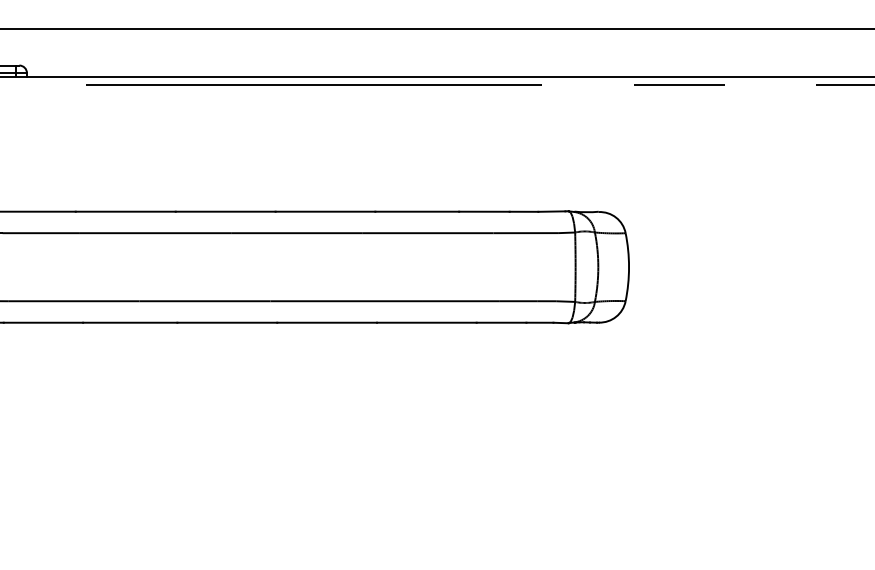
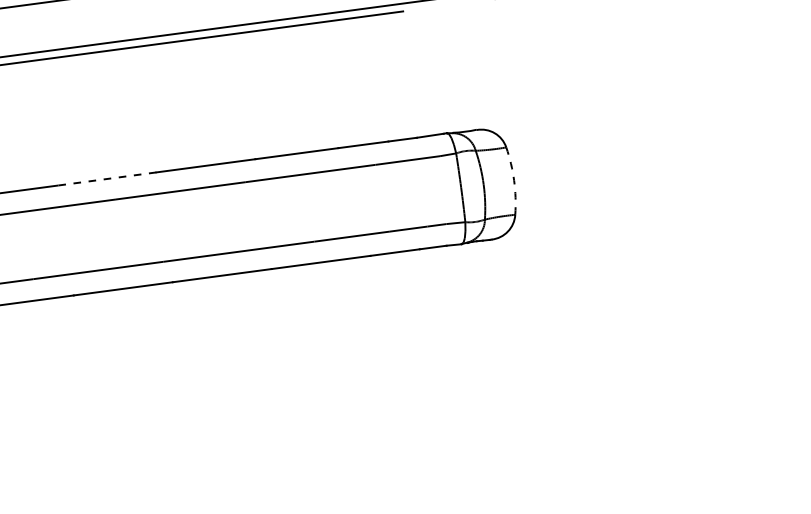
line: (225, 211) -> (106, 178), solid -> dashed
line: (629, 267) -> (514, 180), solid -> dashed

